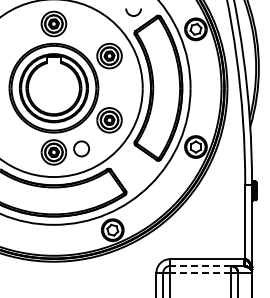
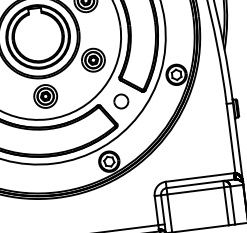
part: (81, 148) -> (121, 101), moved
line: (200, 266) -> (194, 184), dashed -> solid
line: (200, 272) -> (195, 190), dashed -> solid

